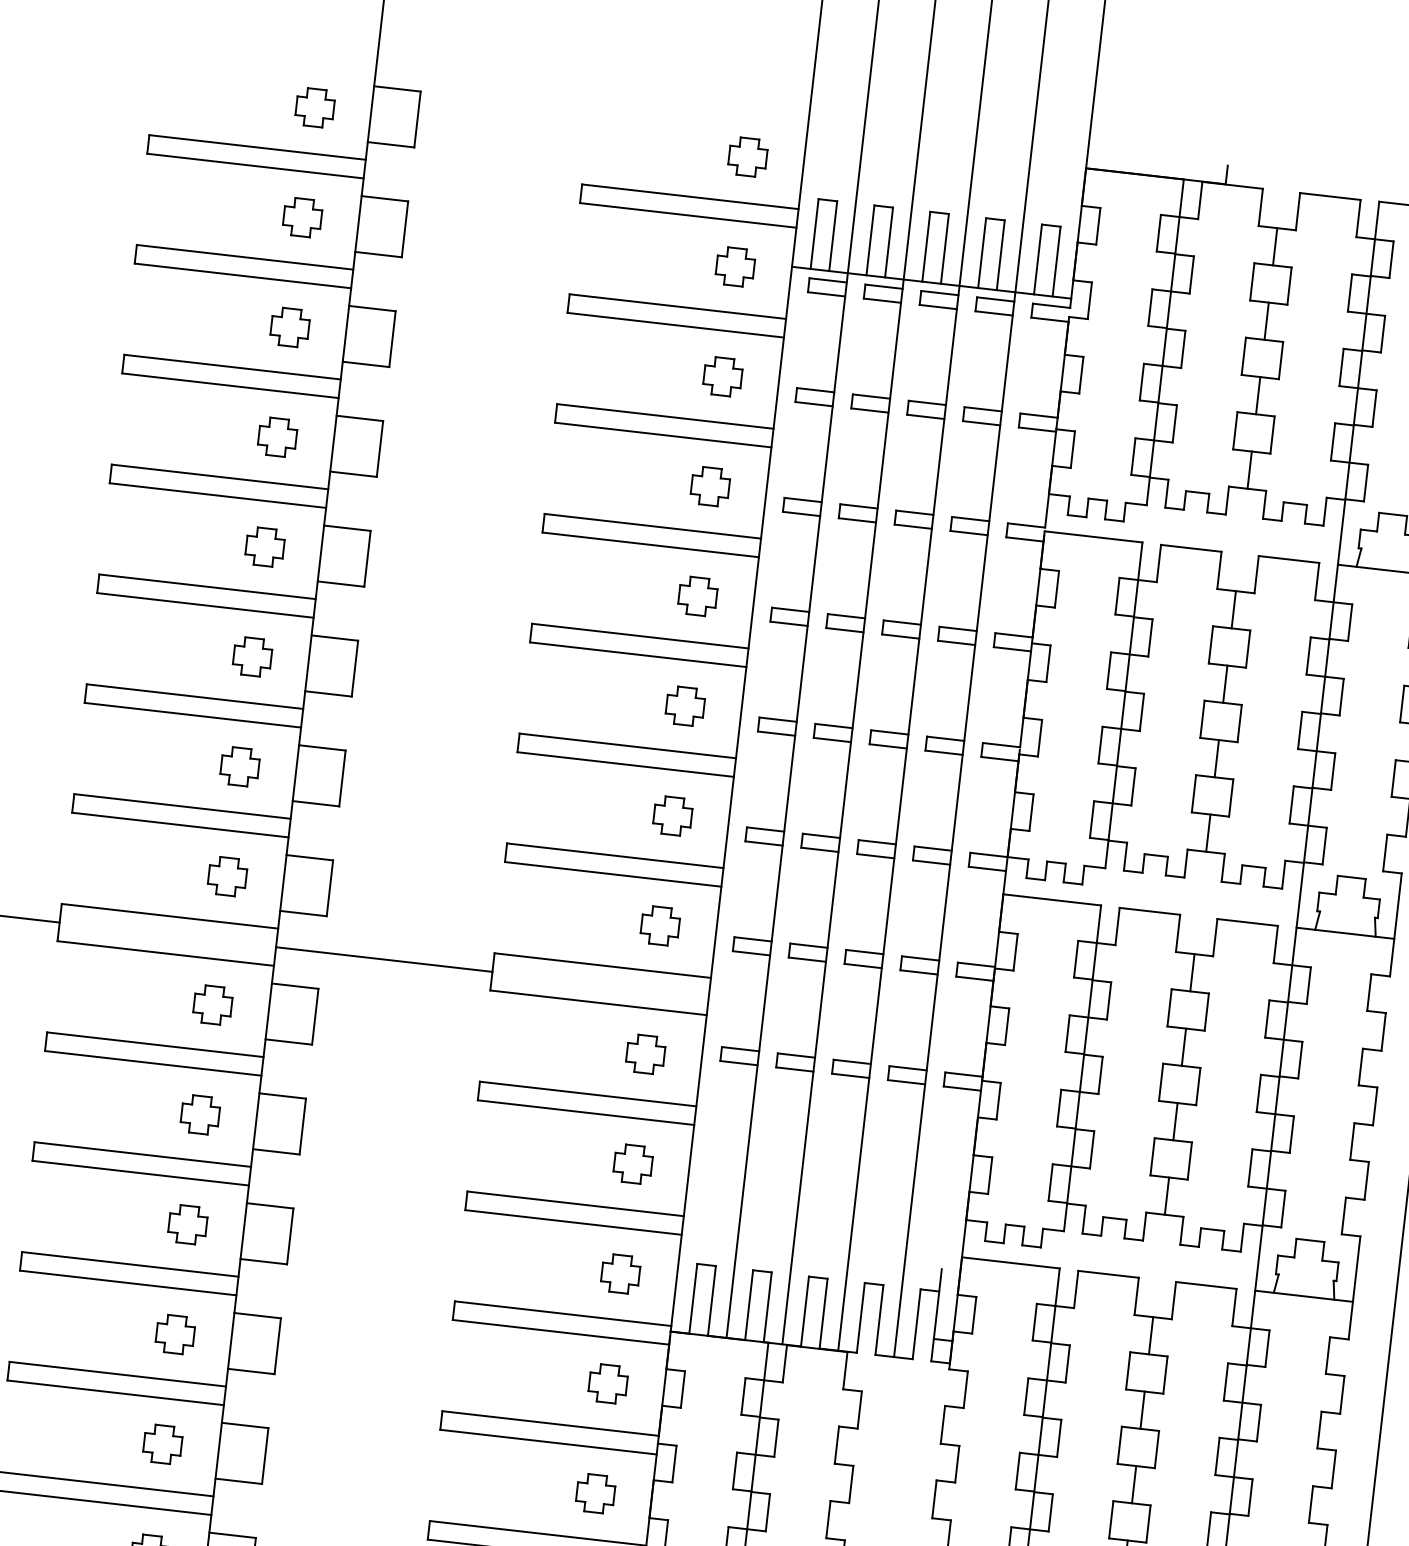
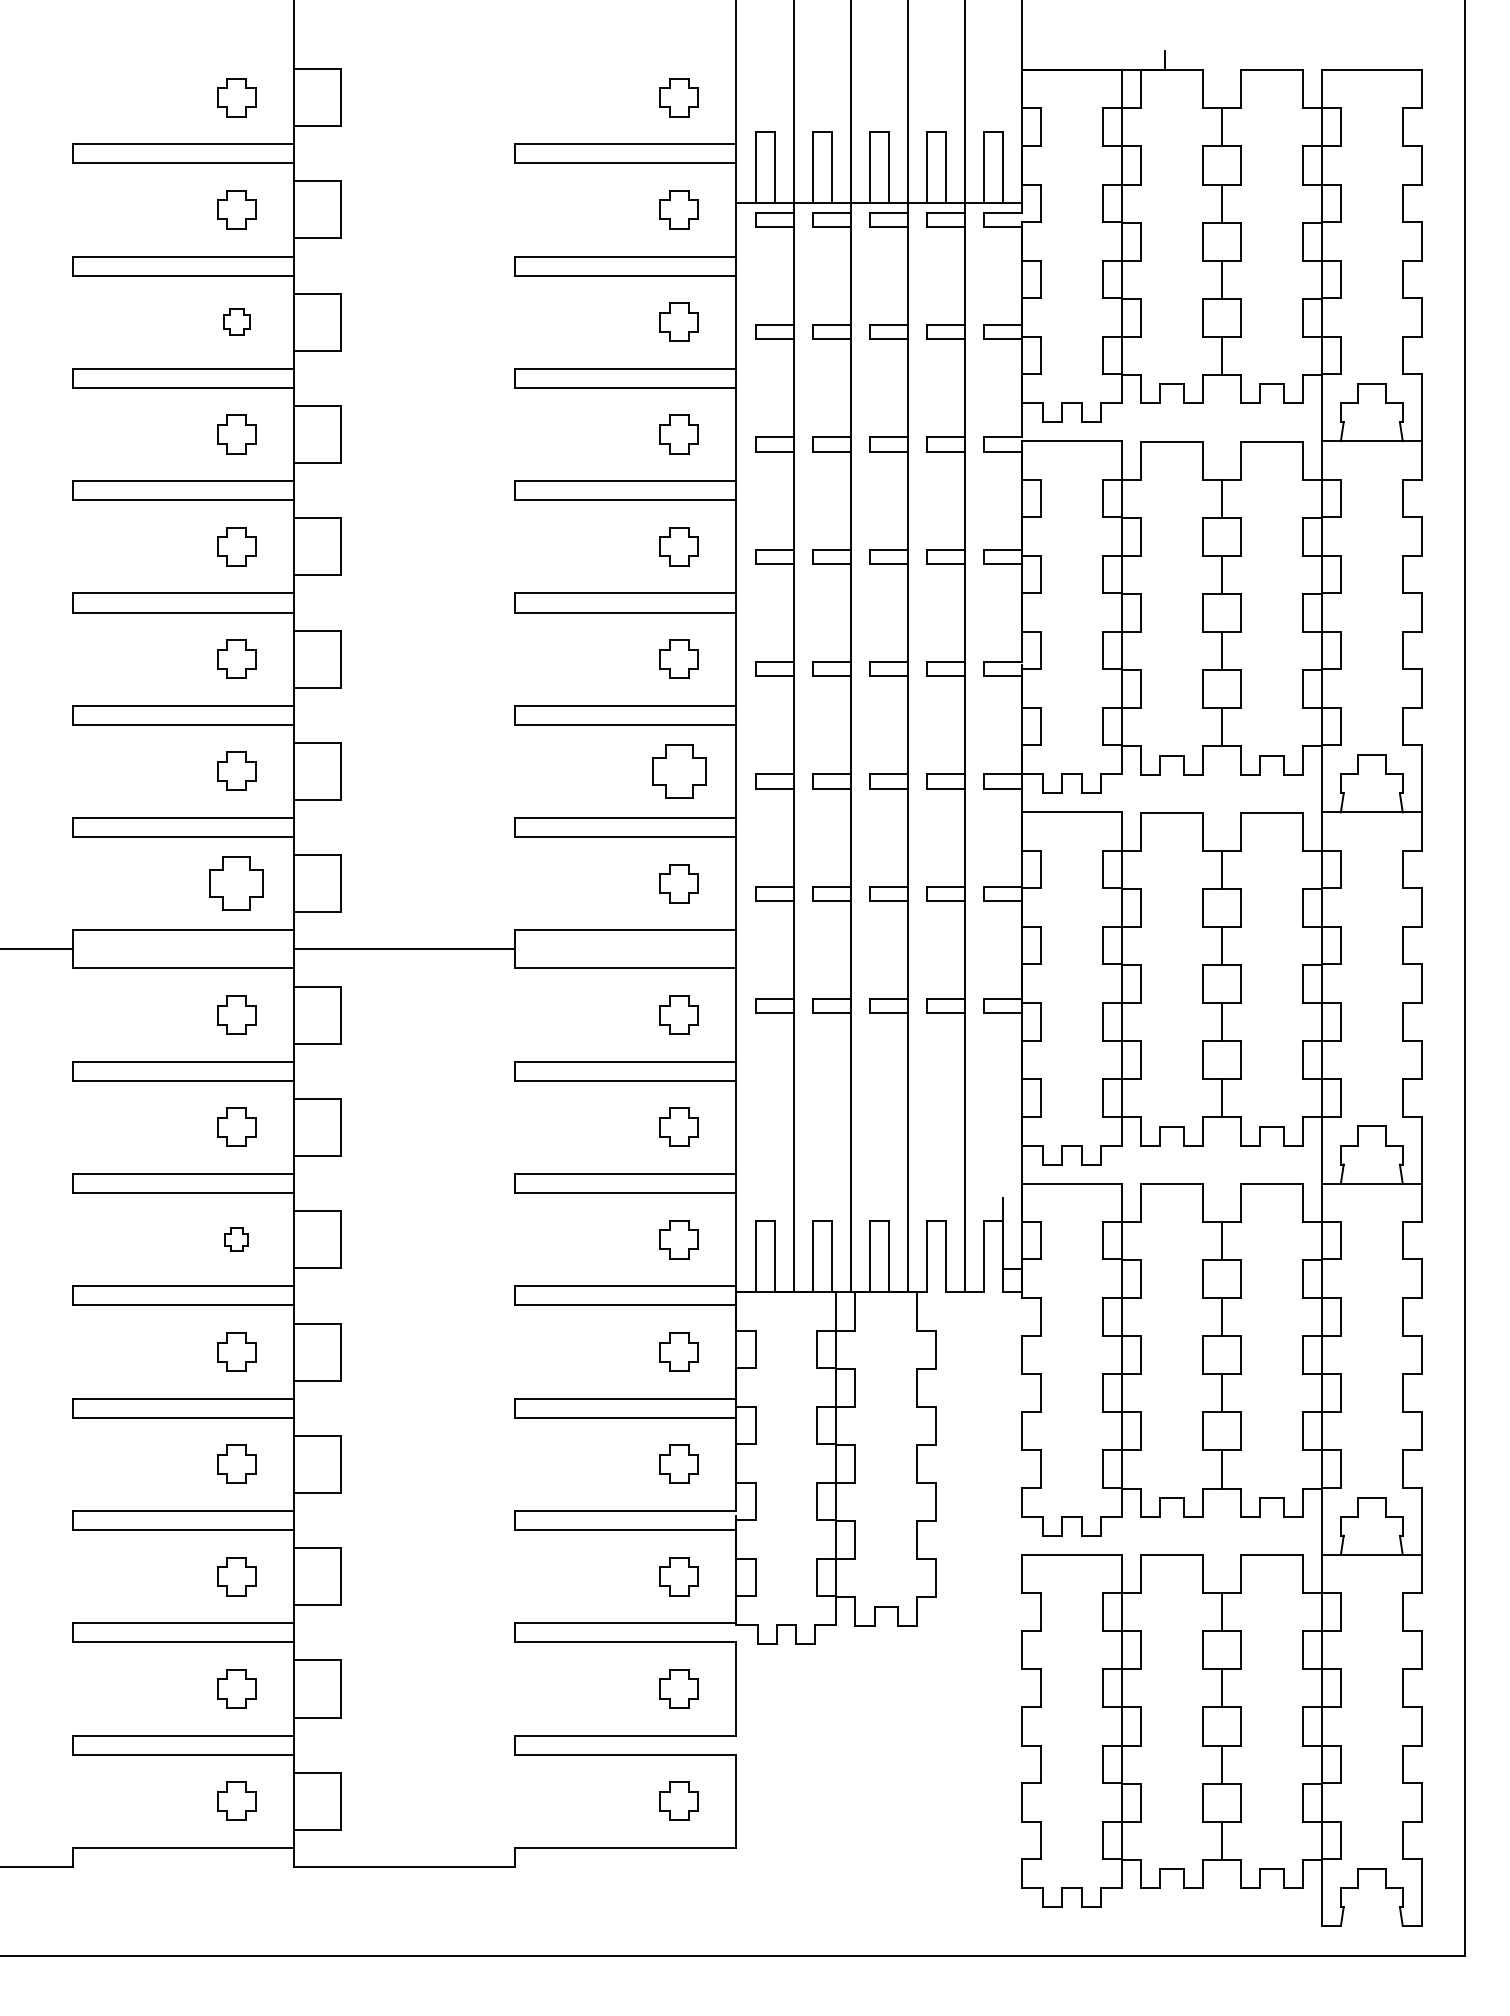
part: (289, 326) -> (236, 321), size x0.7
part: (672, 815) -> (678, 770), size x1.4
part: (227, 876) -> (236, 883), size x1.4
part: (187, 1224) -> (236, 1239), size x0.6

